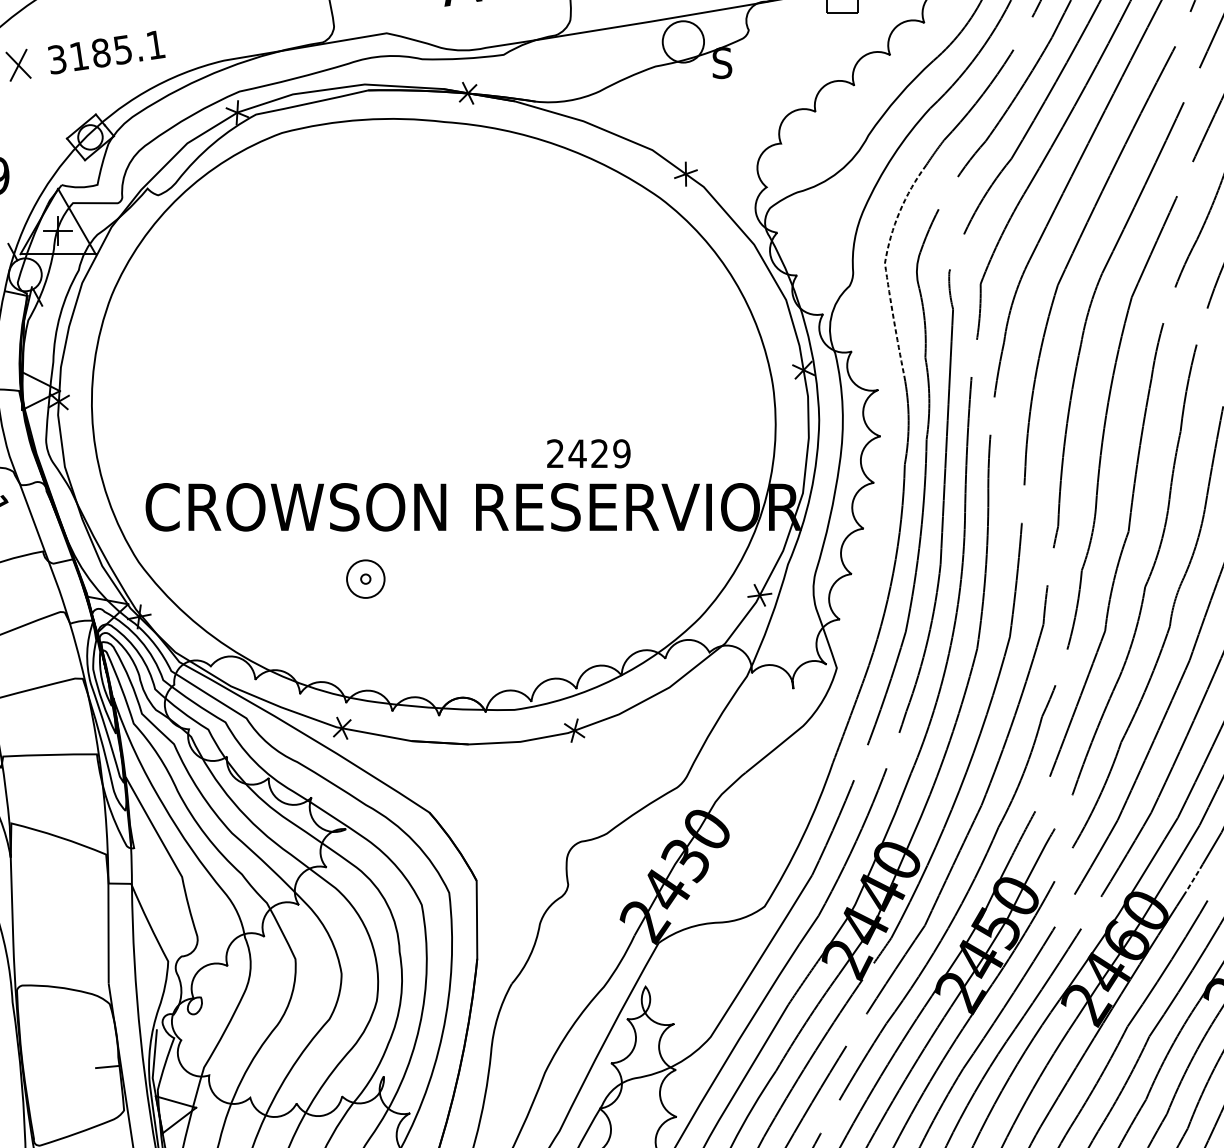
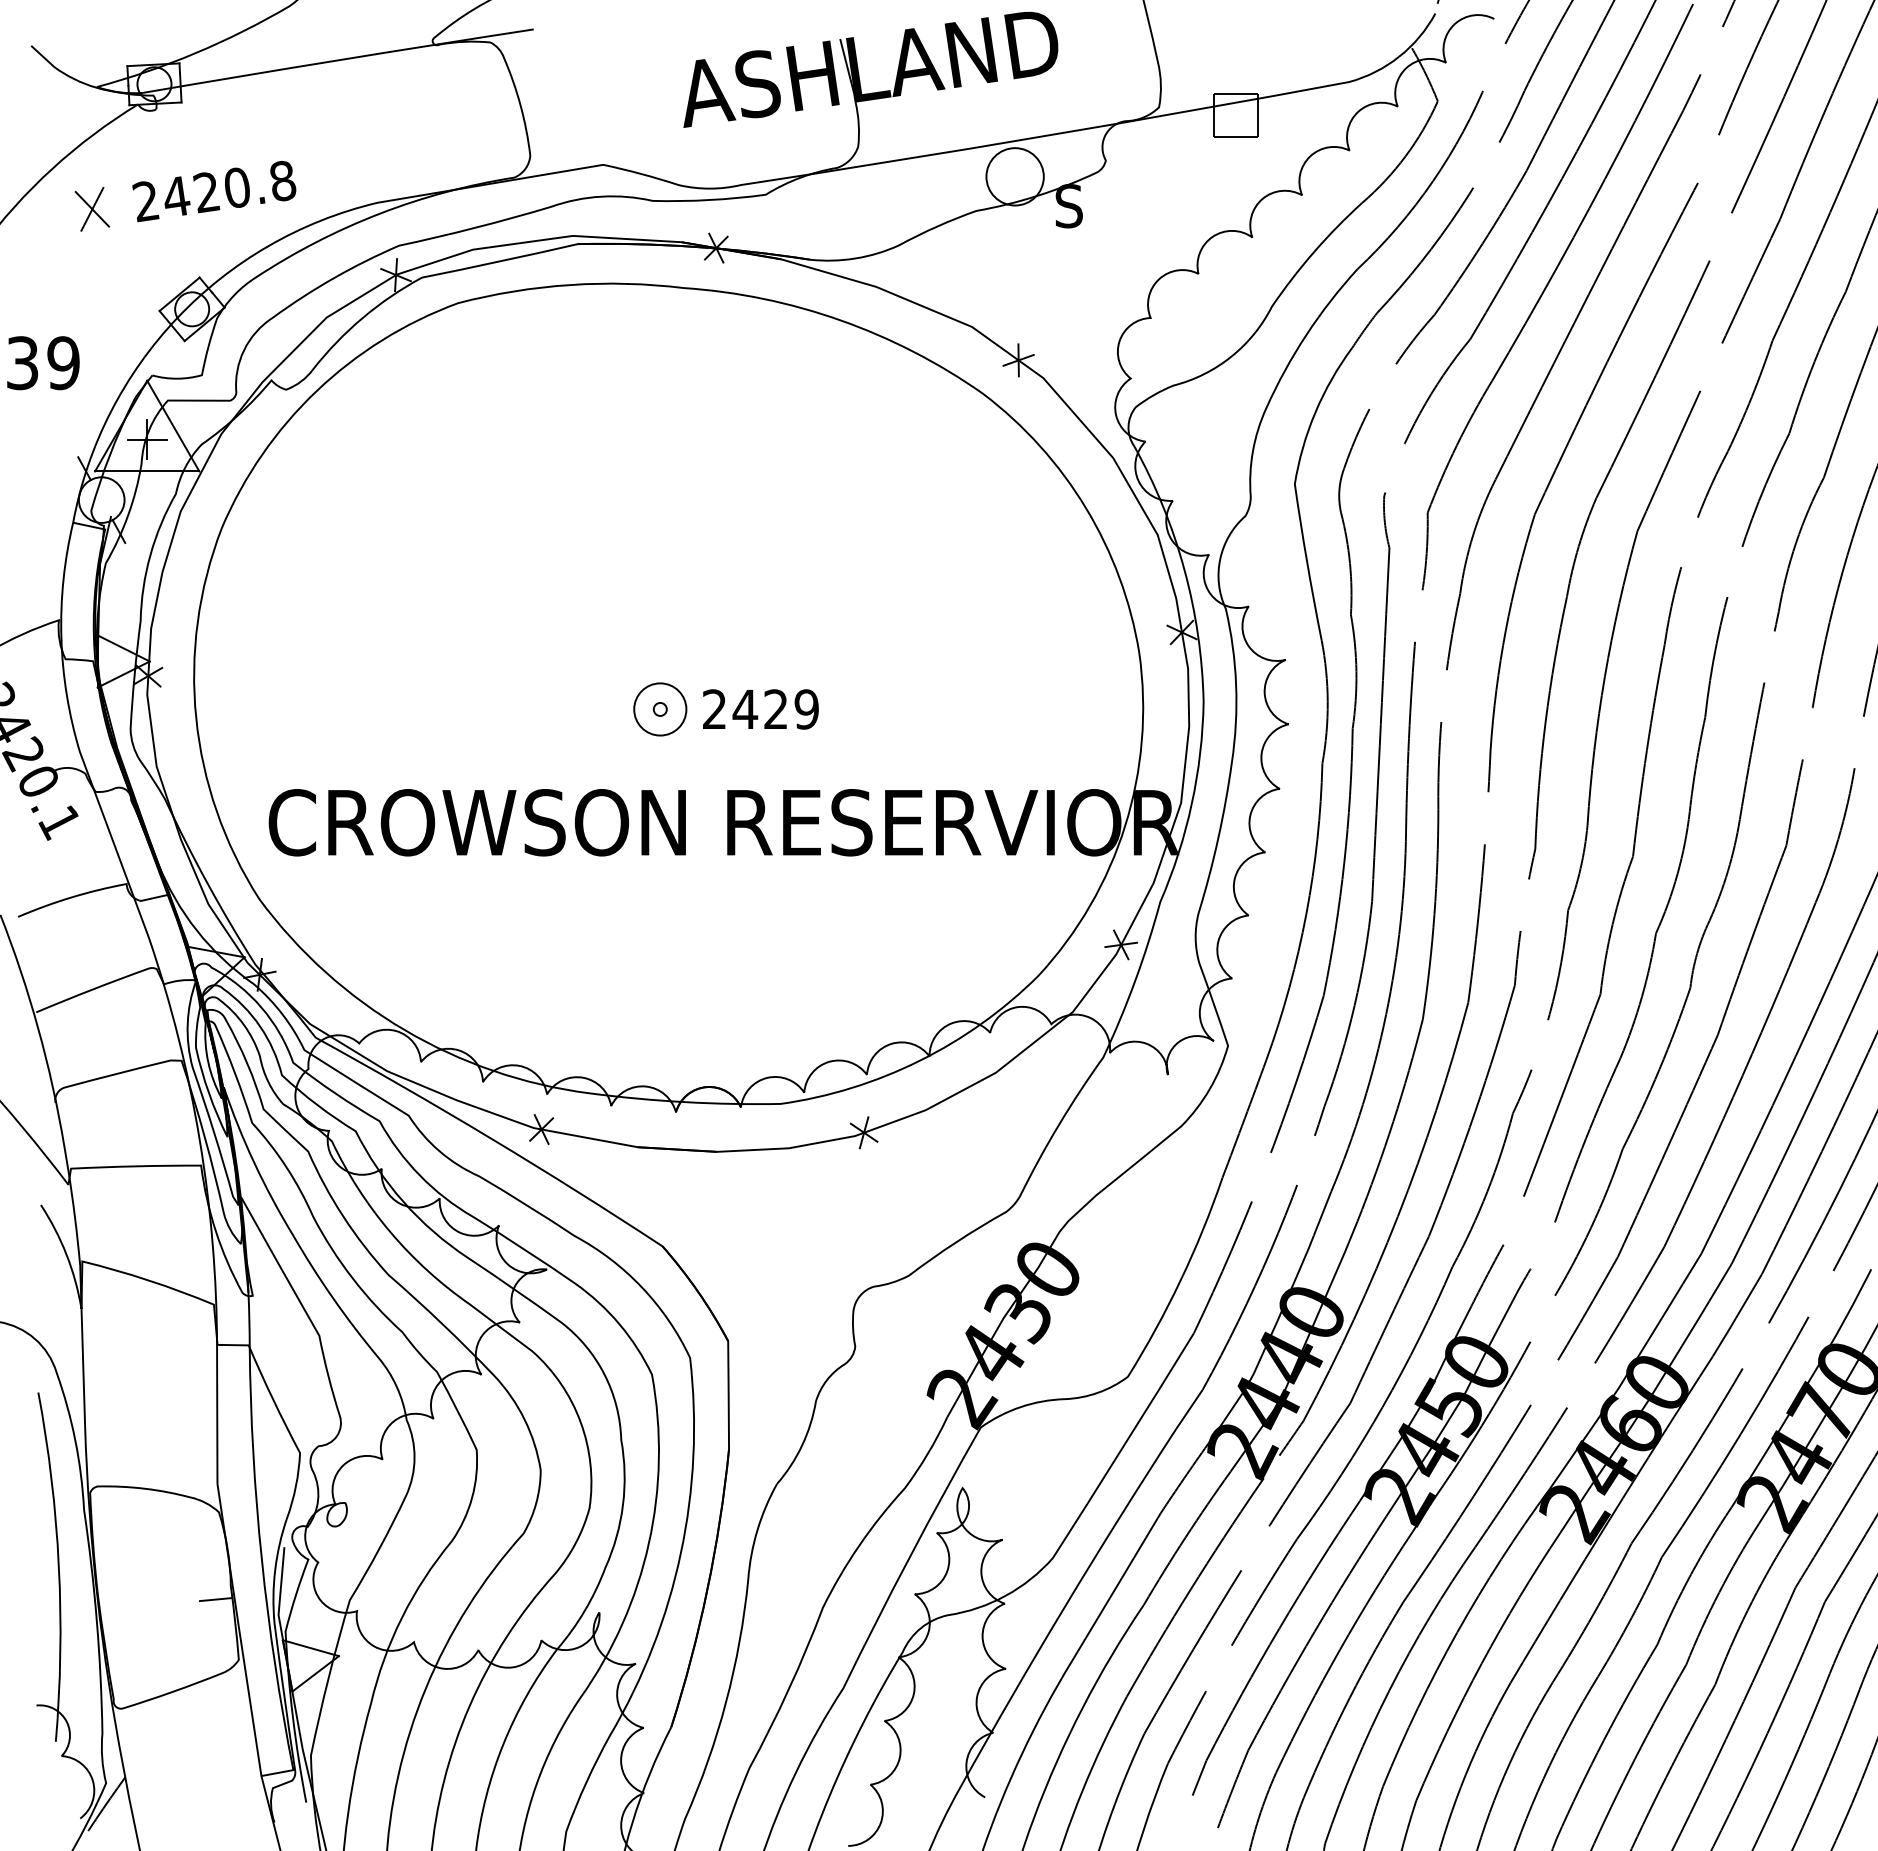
text: (106, 52) -> (214, 191), 3185.1 -> 2420.8
line: (885, 260) -> (1295, 479), dashed -> solid
text: (588, 453) -> (760, 709), moved
part: (365, 579) -> (660, 709), moved
line: (1194, 877) -> (1724, 1336), dashed -> solid

